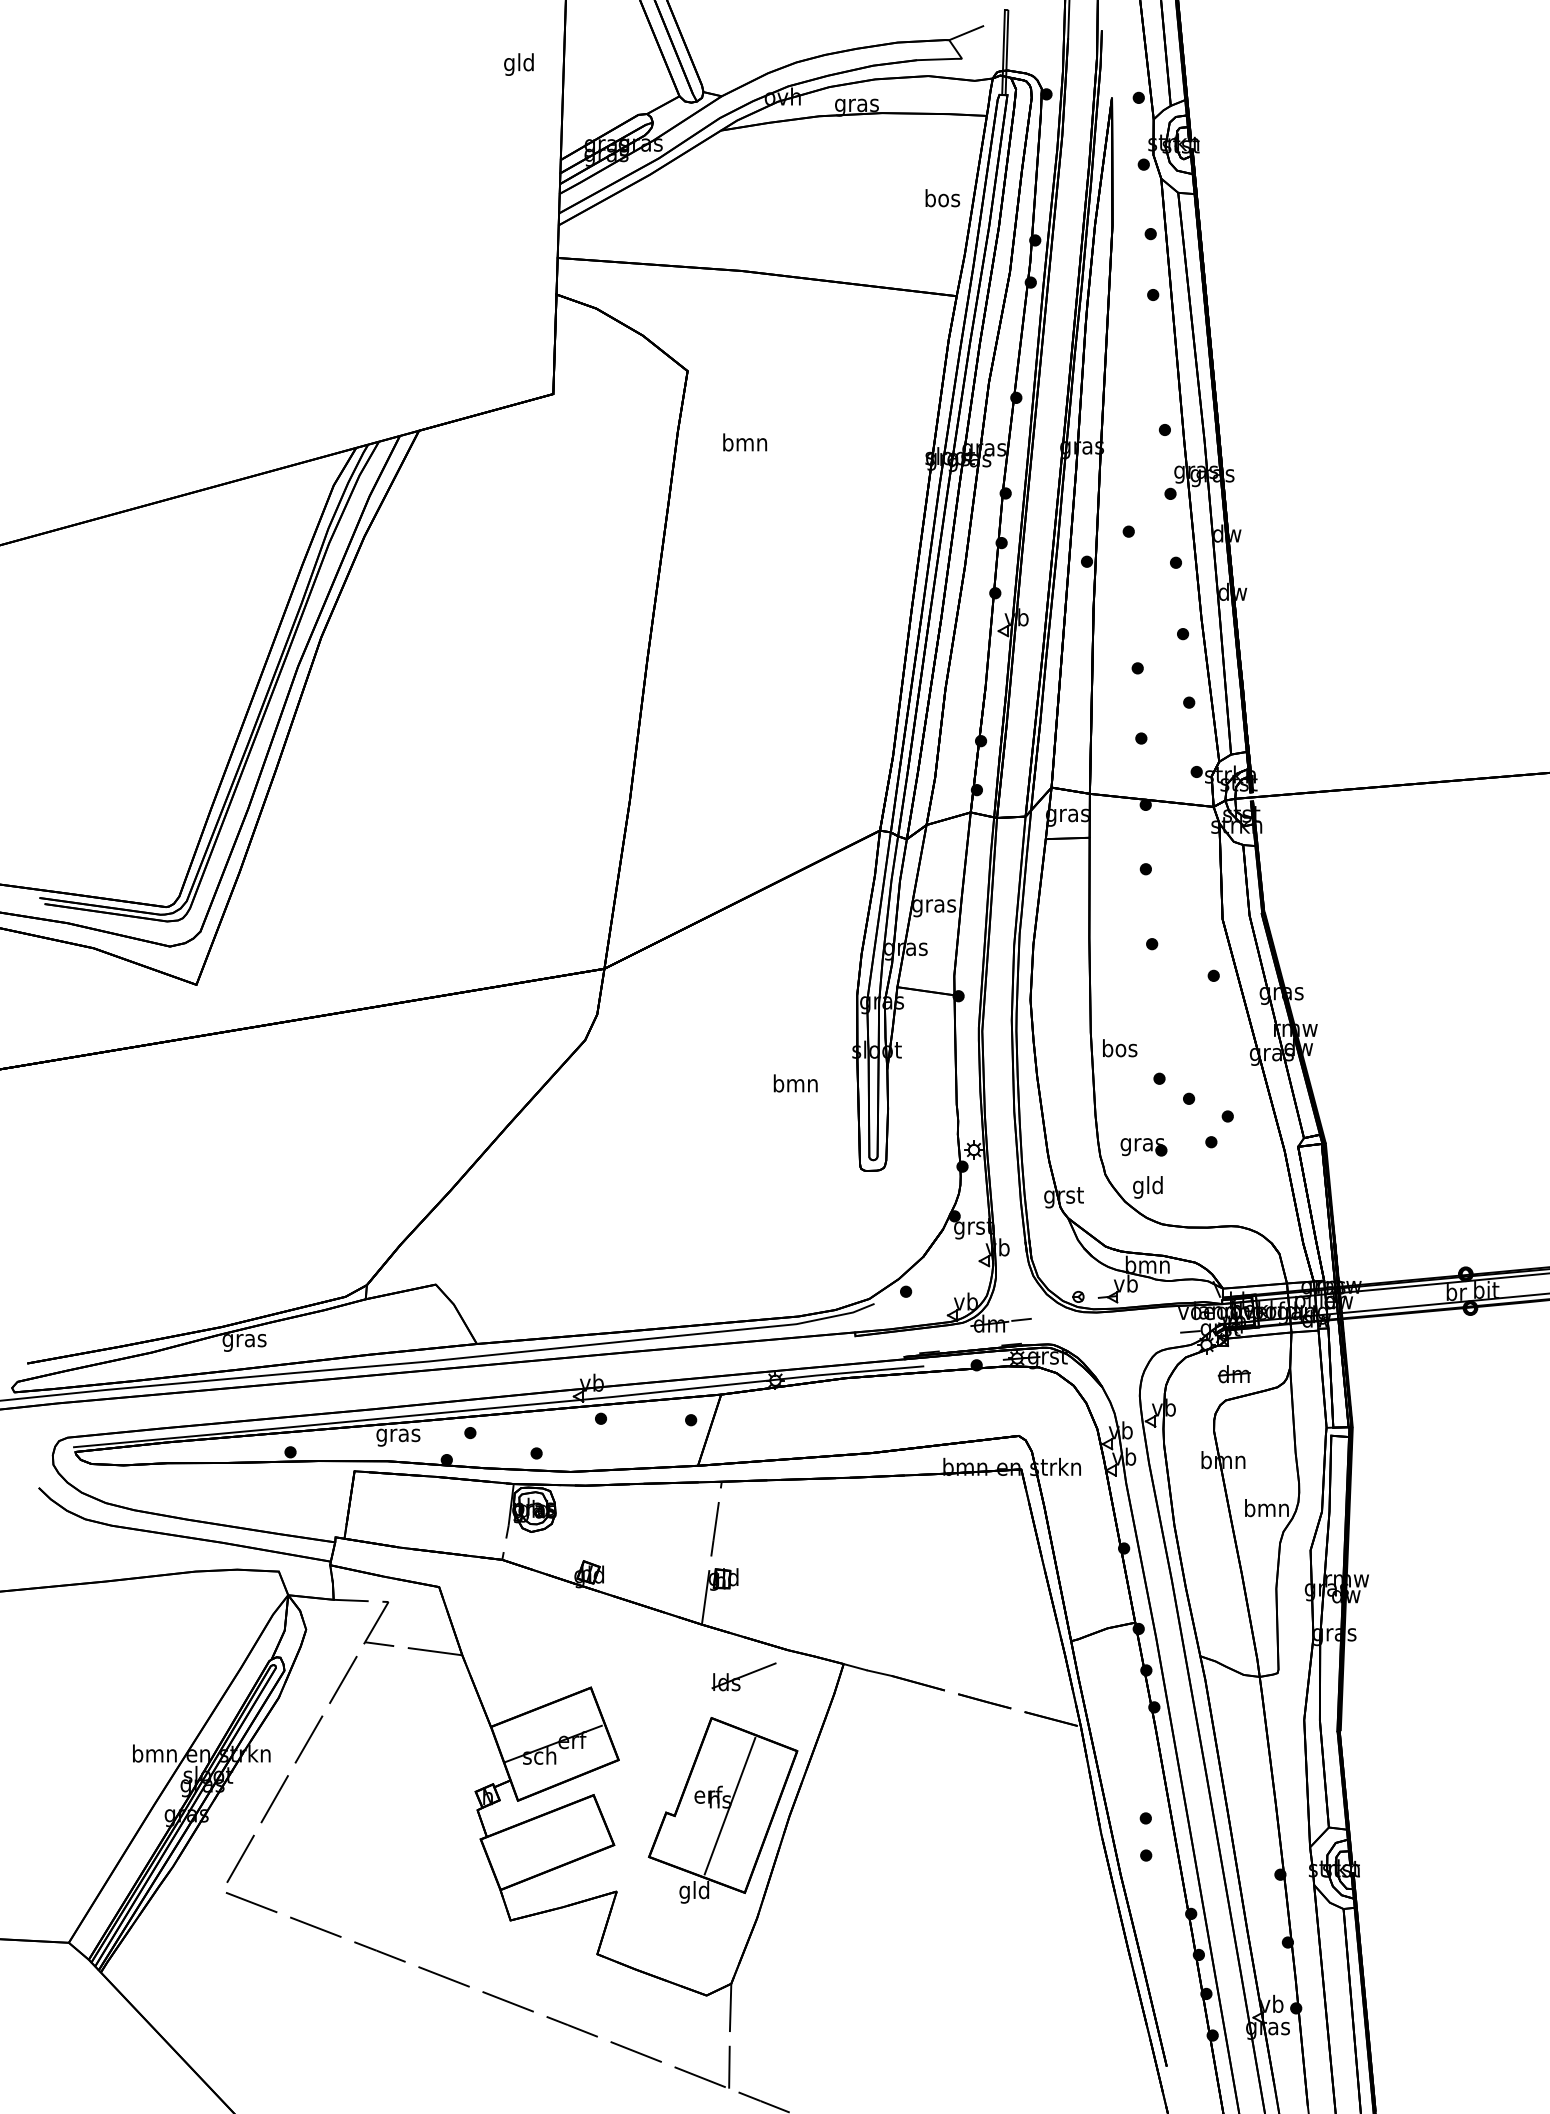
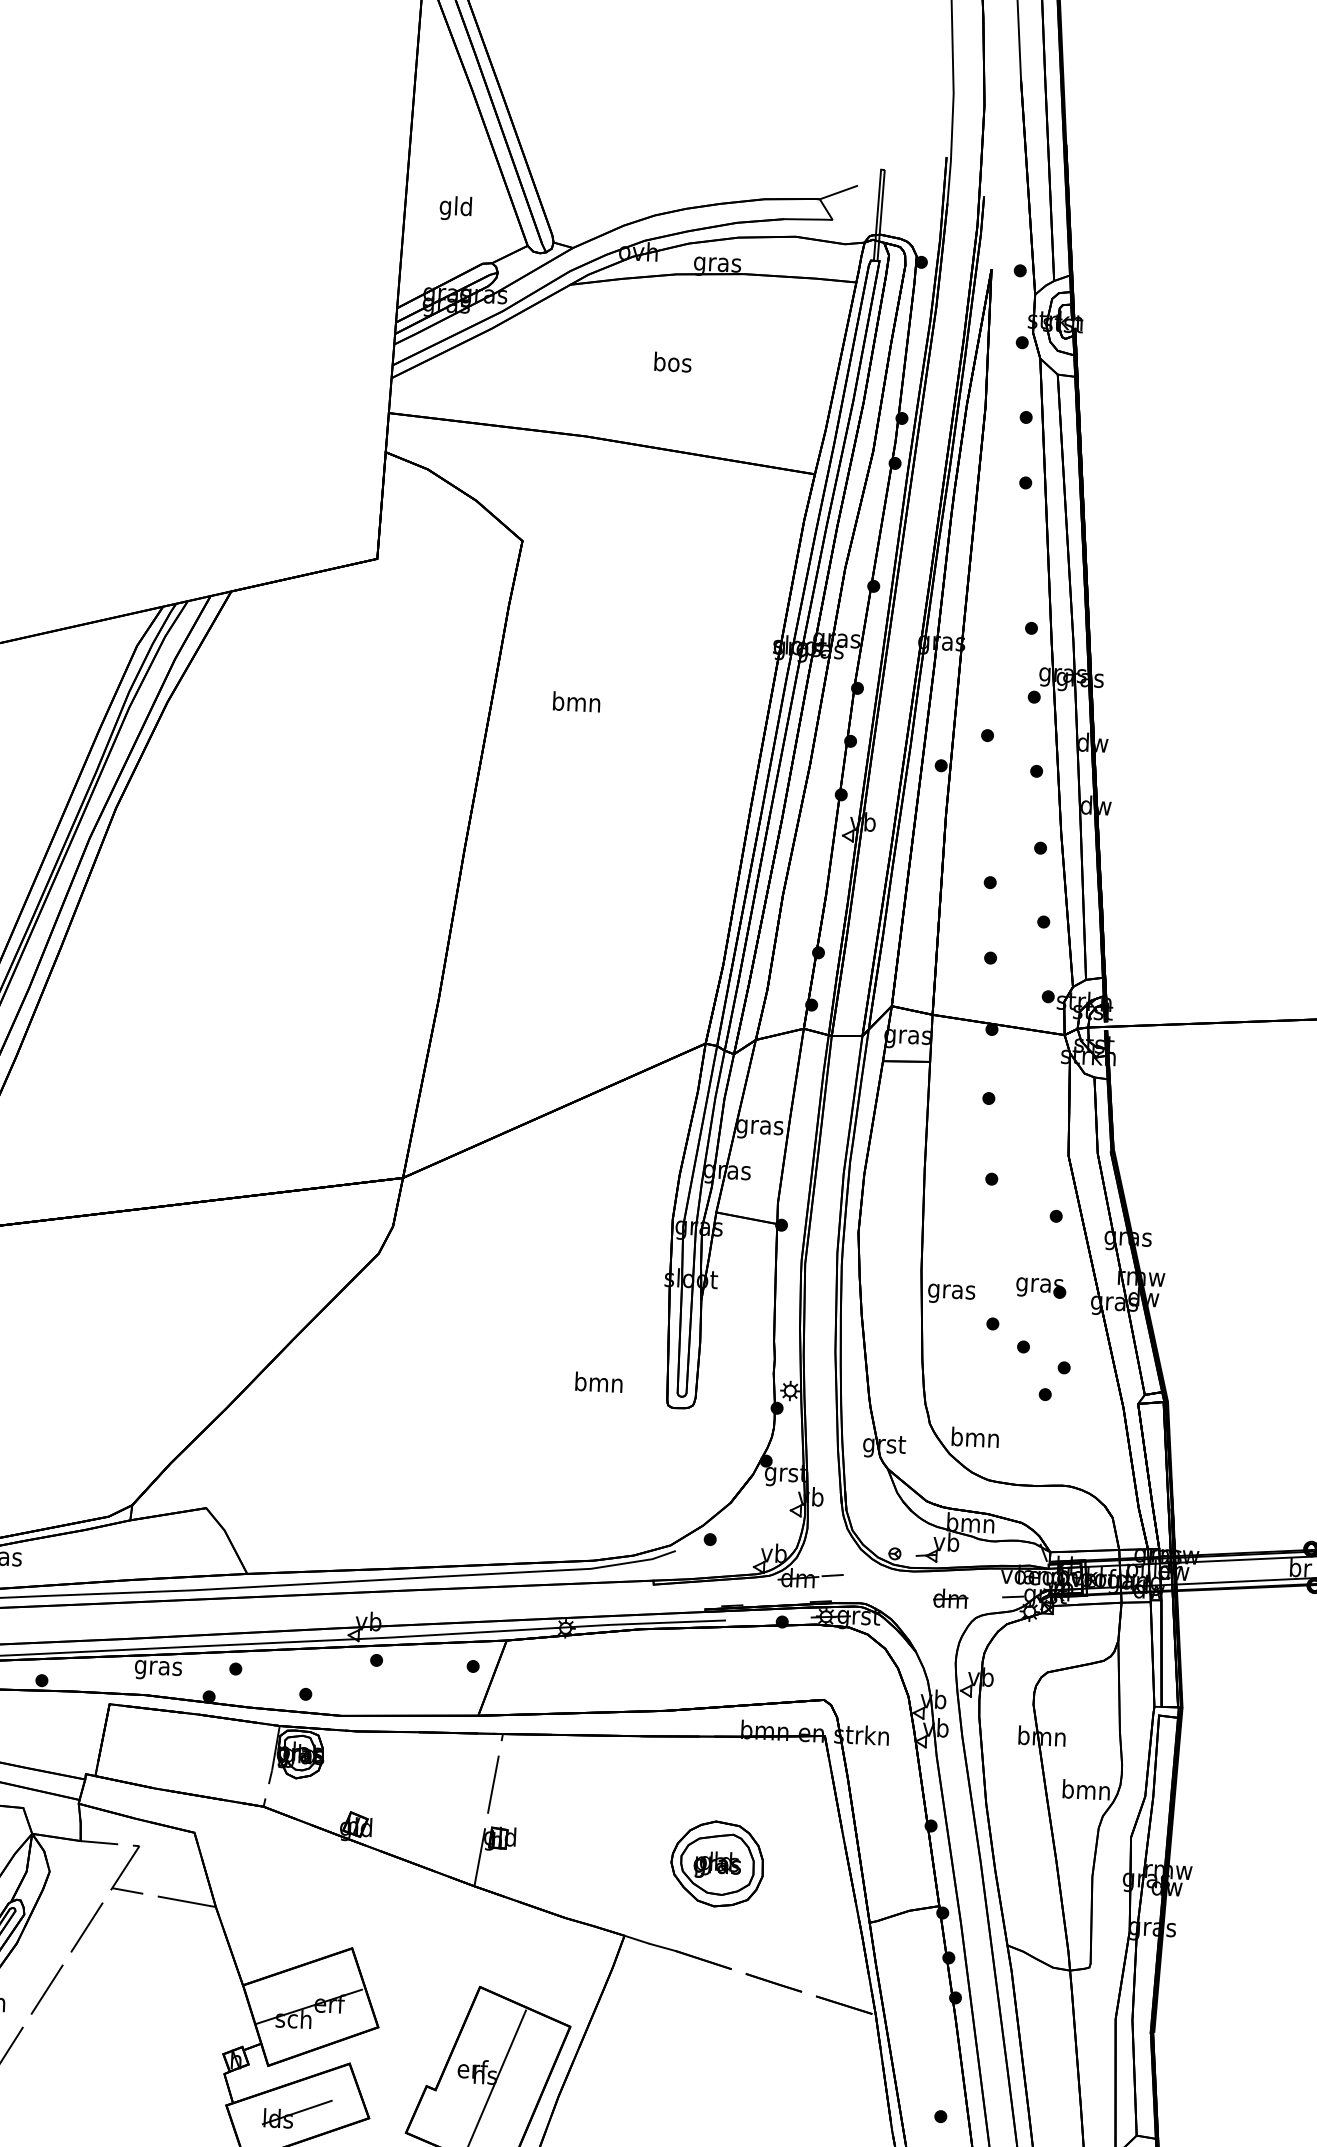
text: (518, 64) -> (455, 208), moved
text: (942, 198) -> (672, 362), moved
text: (744, 442) -> (576, 702), moved
text: (1119, 1050) -> (951, 1291), bos -> gras
text: (795, 1083) -> (598, 1382), moved
part: (1143, 1147) -> (1040, 1288), moved
text: (1148, 1187) -> (975, 1440), gld -> bmn
part: (1233, 1374) -> (949, 1598), moved
part: (926, 1592) -> (716, 1863), added
part: (743, 1676) -> (296, 2113), moved

